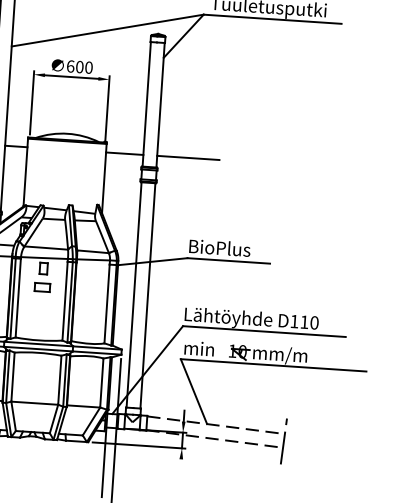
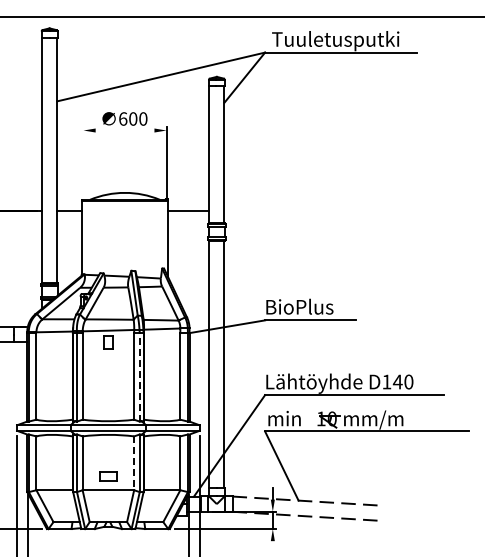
line: (71, 77) -> (124, 130), removed
line: (32, 102) -> (83, 161), removed
line: (188, 157) -> (258, 210), removed
part: (42, 287) -> (108, 476), moved
line: (69, 301) -> (139, 376), solid -> dashed
text: (304, 321) -> (397, 381), D110 -> D140
line: (60, 380) -> (134, 463), solid -> dashed
line: (283, 440) -> (383, 513), removed

